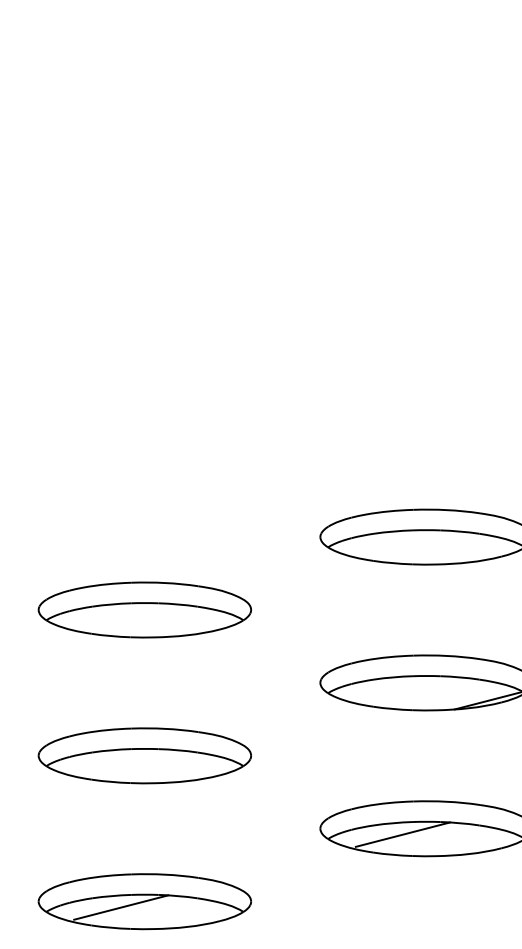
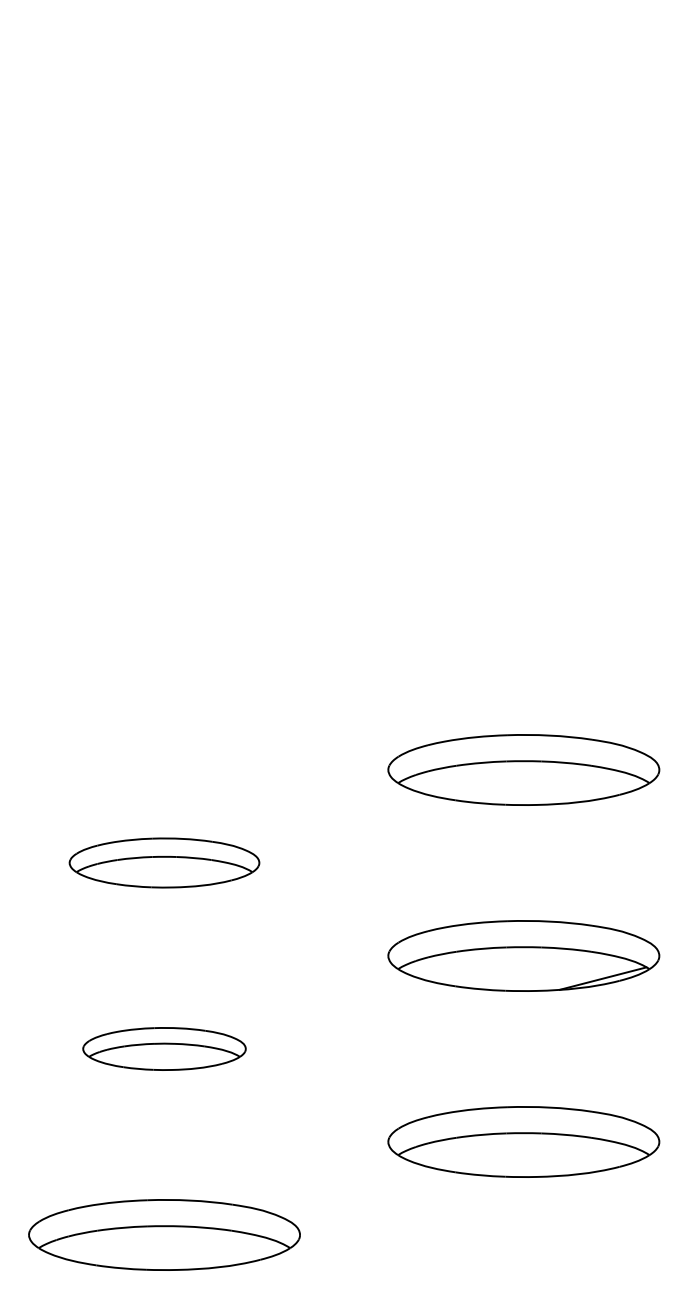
part: (144, 609) -> (164, 862), size x0.7
part: (144, 755) -> (164, 1048), size x0.6
line: (402, 834) -> (493, 1149), removed
line: (121, 907) -> (134, 1242), removed

